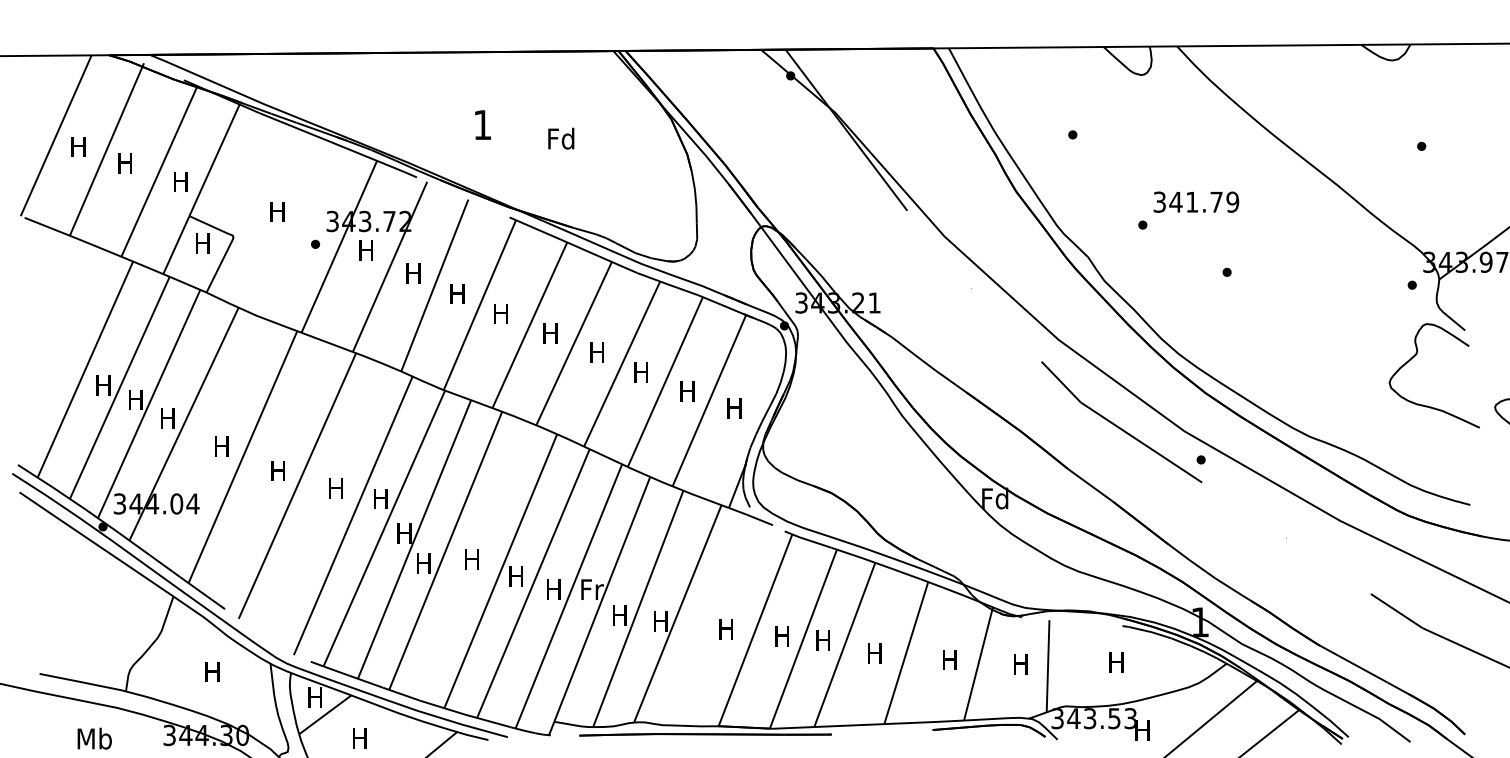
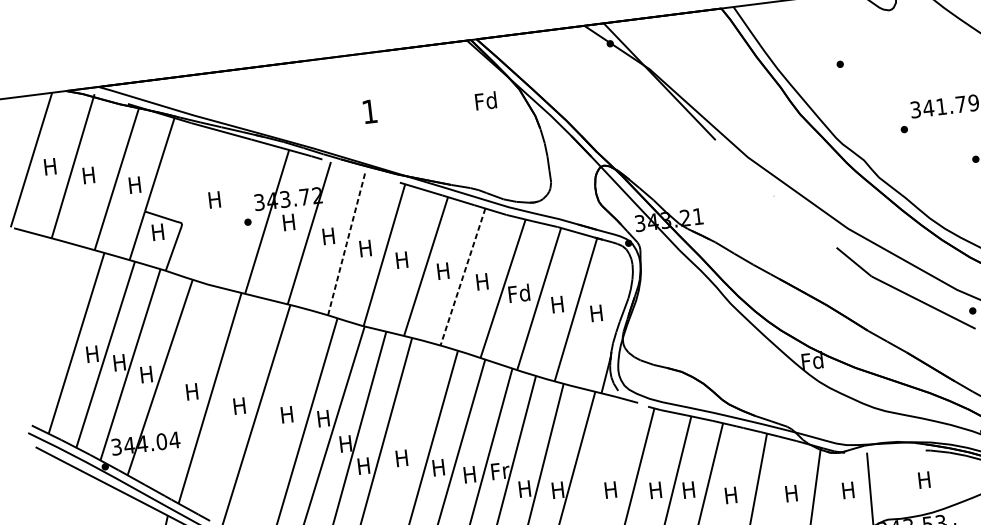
text: (561, 138) -> (486, 100), moved
line: (434, 285) -> (346, 243), solid -> dashed
line: (574, 343) -> (463, 276), solid -> dashed
text: (641, 372) -> (519, 293), H -> Fd

